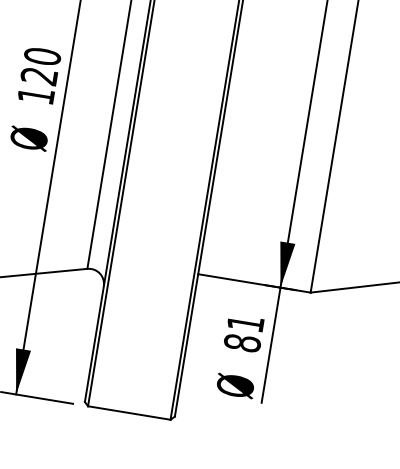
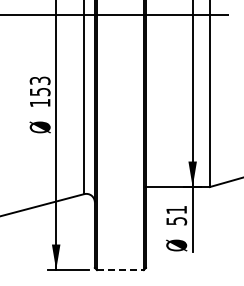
text: (39, 66) -> (39, 86), 120 -> 153
text: (242, 341) -> (176, 220), 81 -> 51
line: (129, 413) -> (120, 270), solid -> dashed

